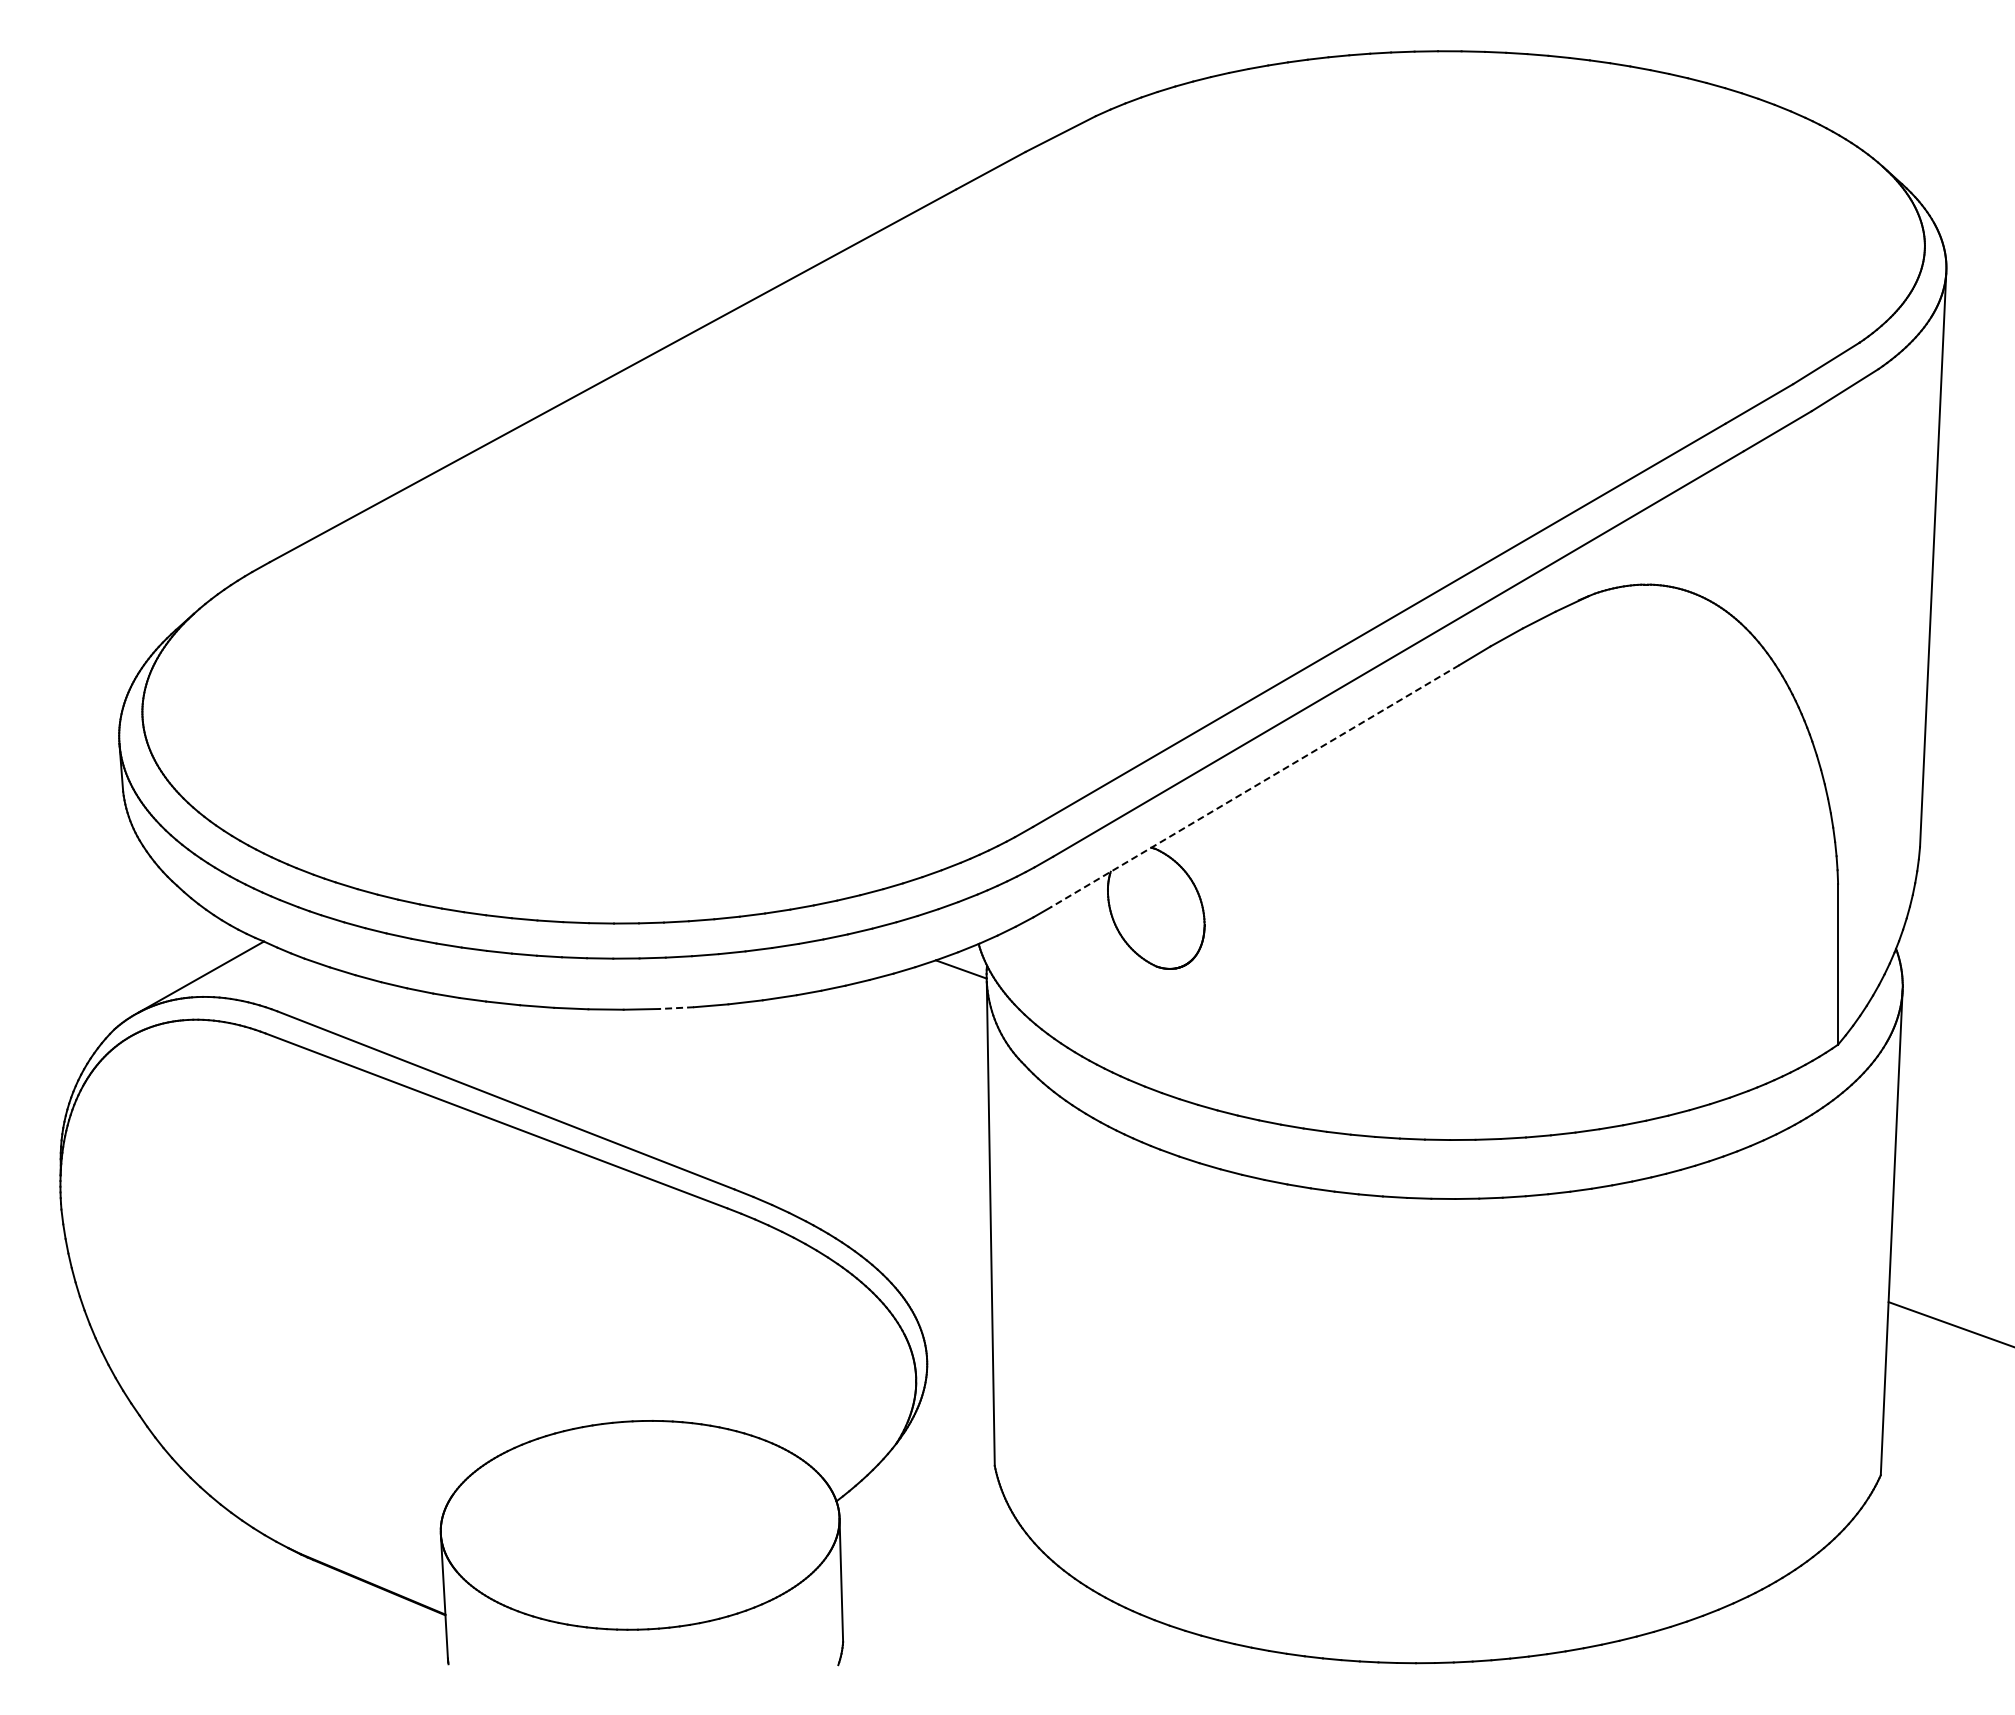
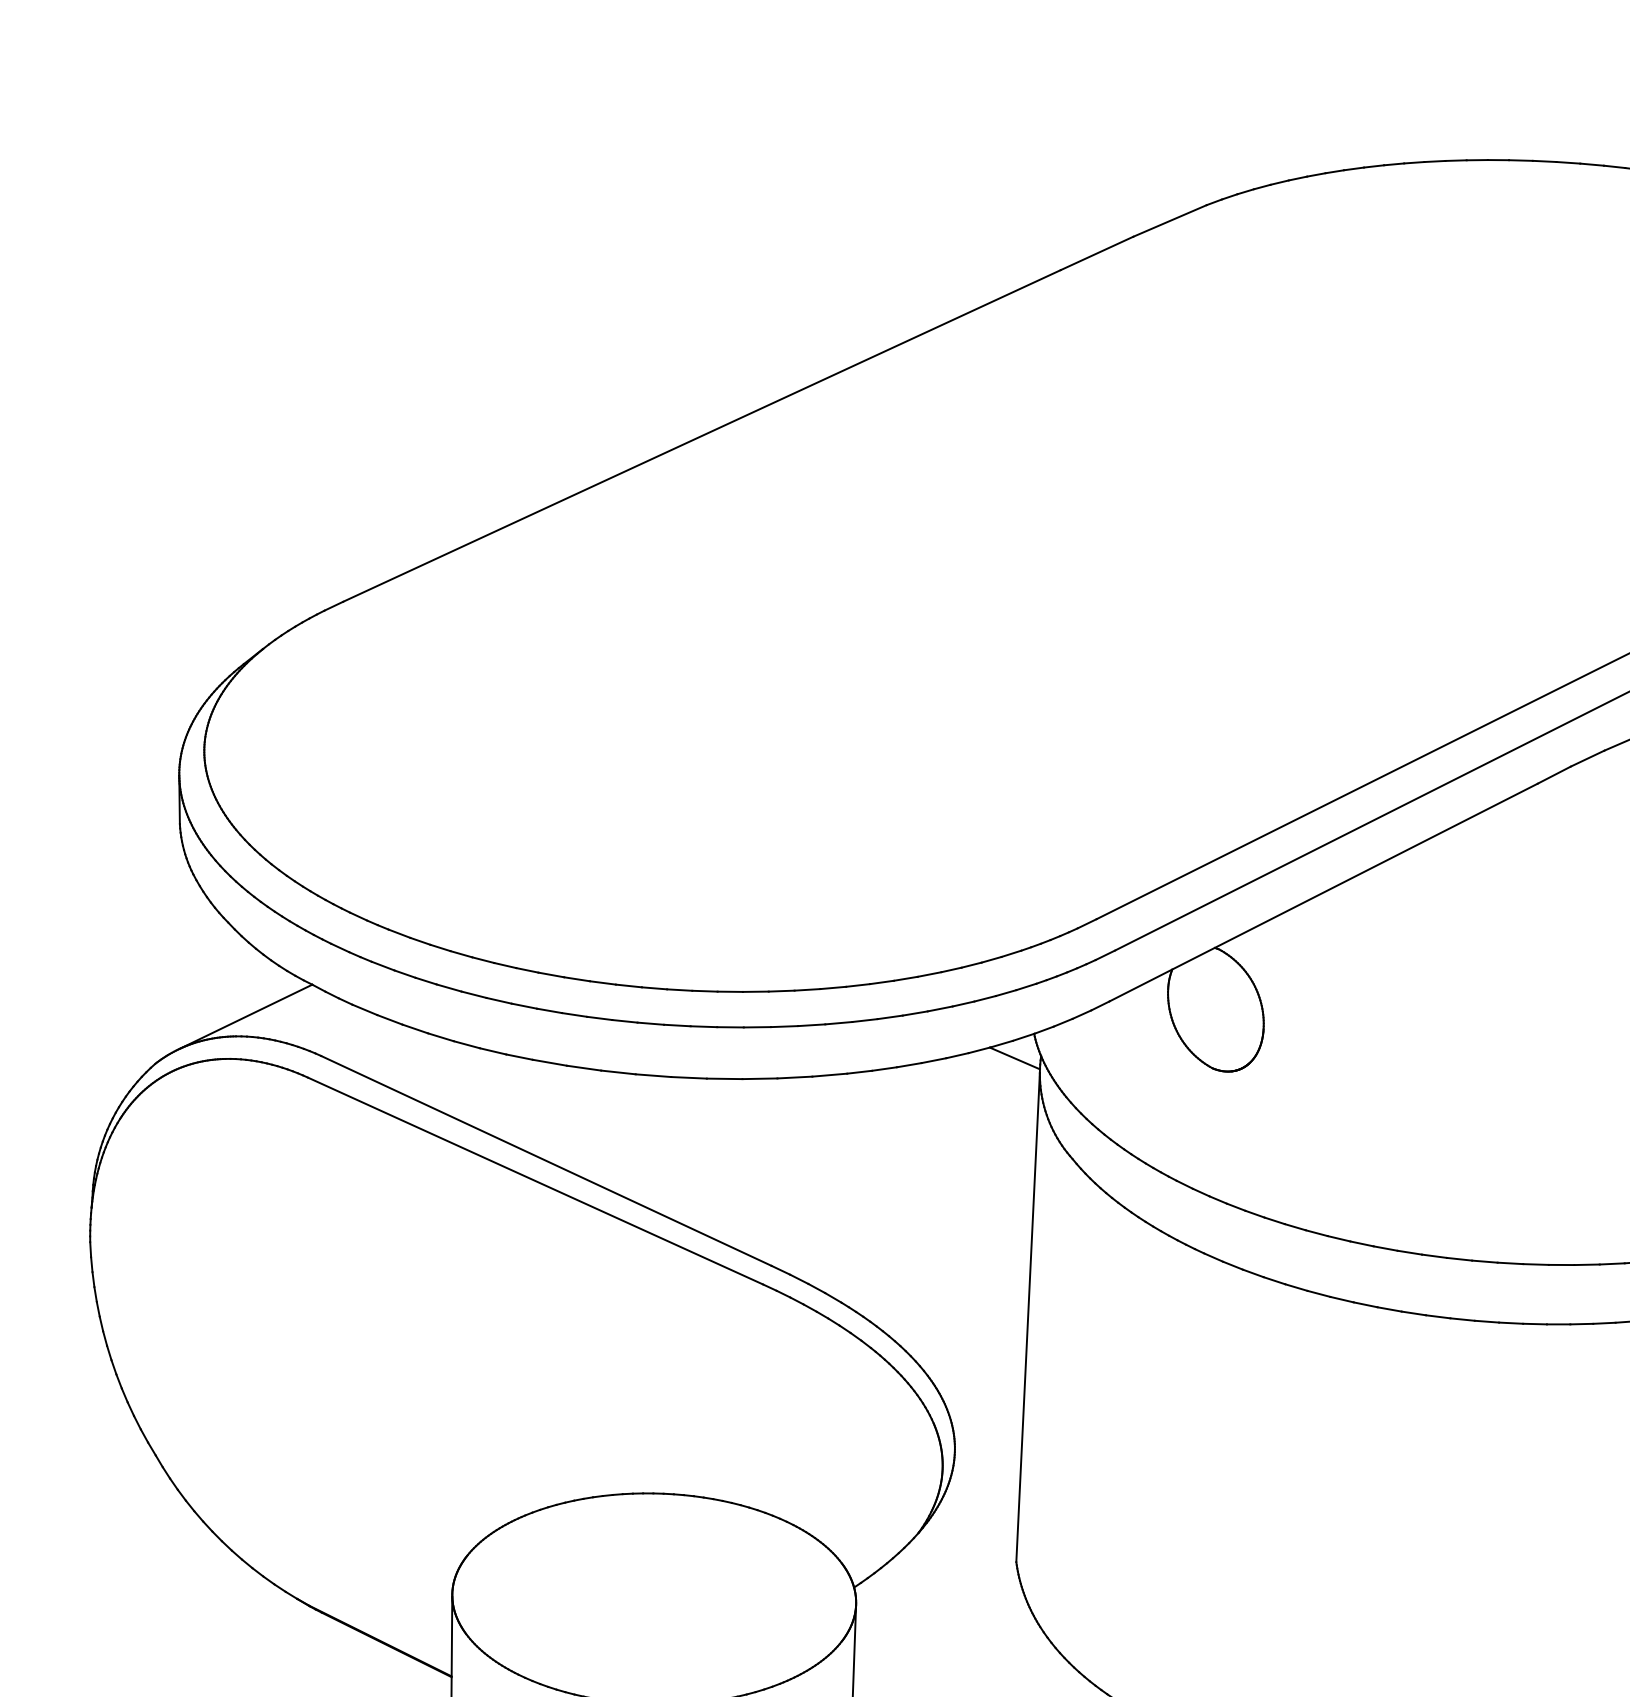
line: (1254, 786) -> (1323, 892), dashed -> solid
line: (676, 1008) -> (724, 1079), dashed -> solid

